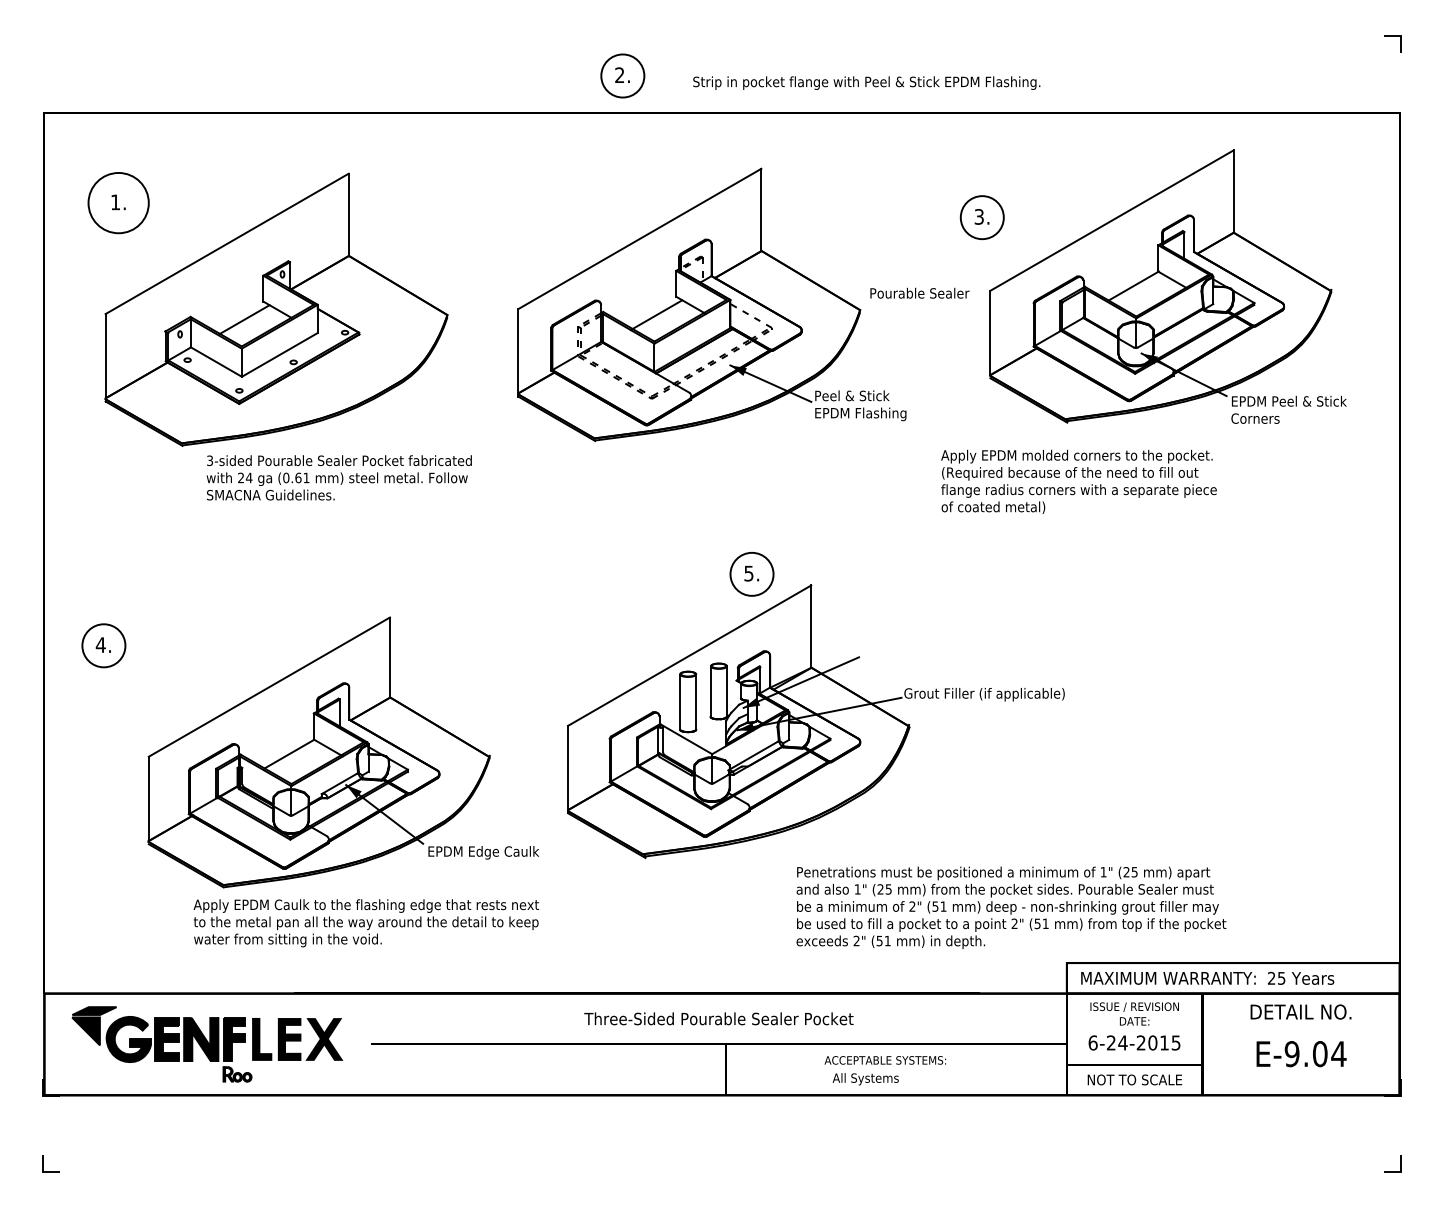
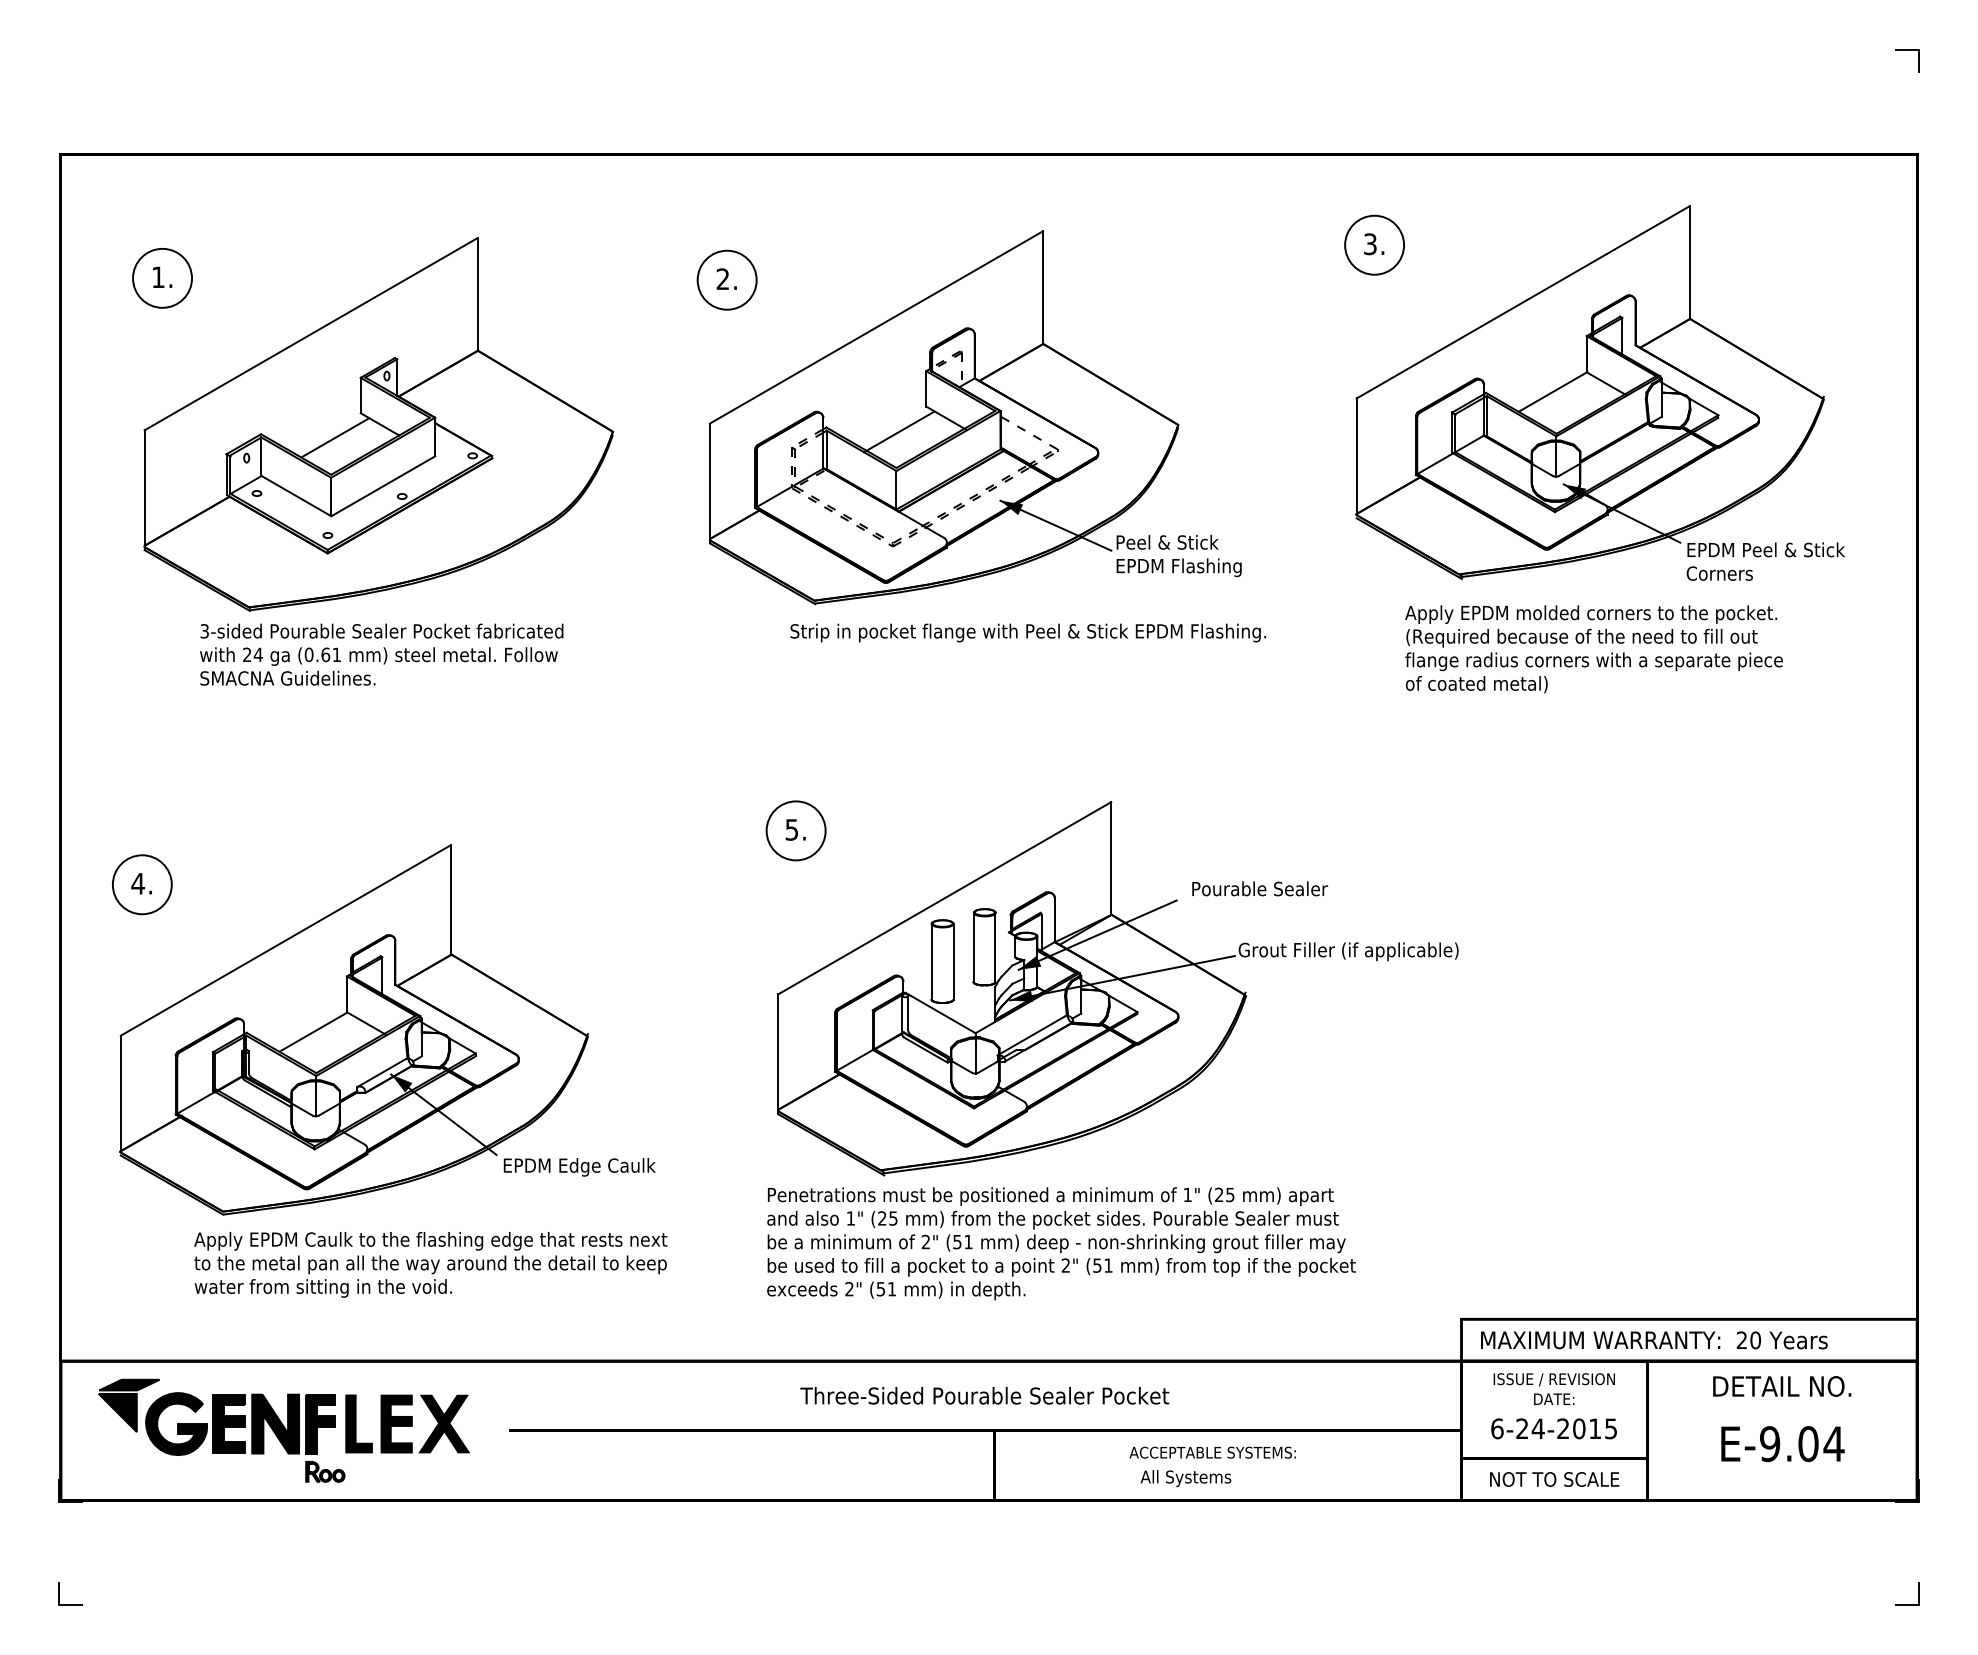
part: (622, 75) -> (726, 279), moved
text: (866, 82) -> (1027, 632), moved
circle: (118, 202) -> (162, 277), size x0.71
part: (982, 217) -> (1374, 244), moved
text: (920, 293) -> (1260, 888), moved
text: (339, 477) -> (381, 654), moved
text: (1078, 482) -> (1593, 649), moved
part: (751, 574) -> (795, 830), moved
part: (343, 752) -> (387, 1029), moved
text: (1011, 907) -> (1061, 1243), moved
text: (366, 923) -> (430, 1264), moved
text: (1281, 978) -> (1755, 1340), 25 -> 20

